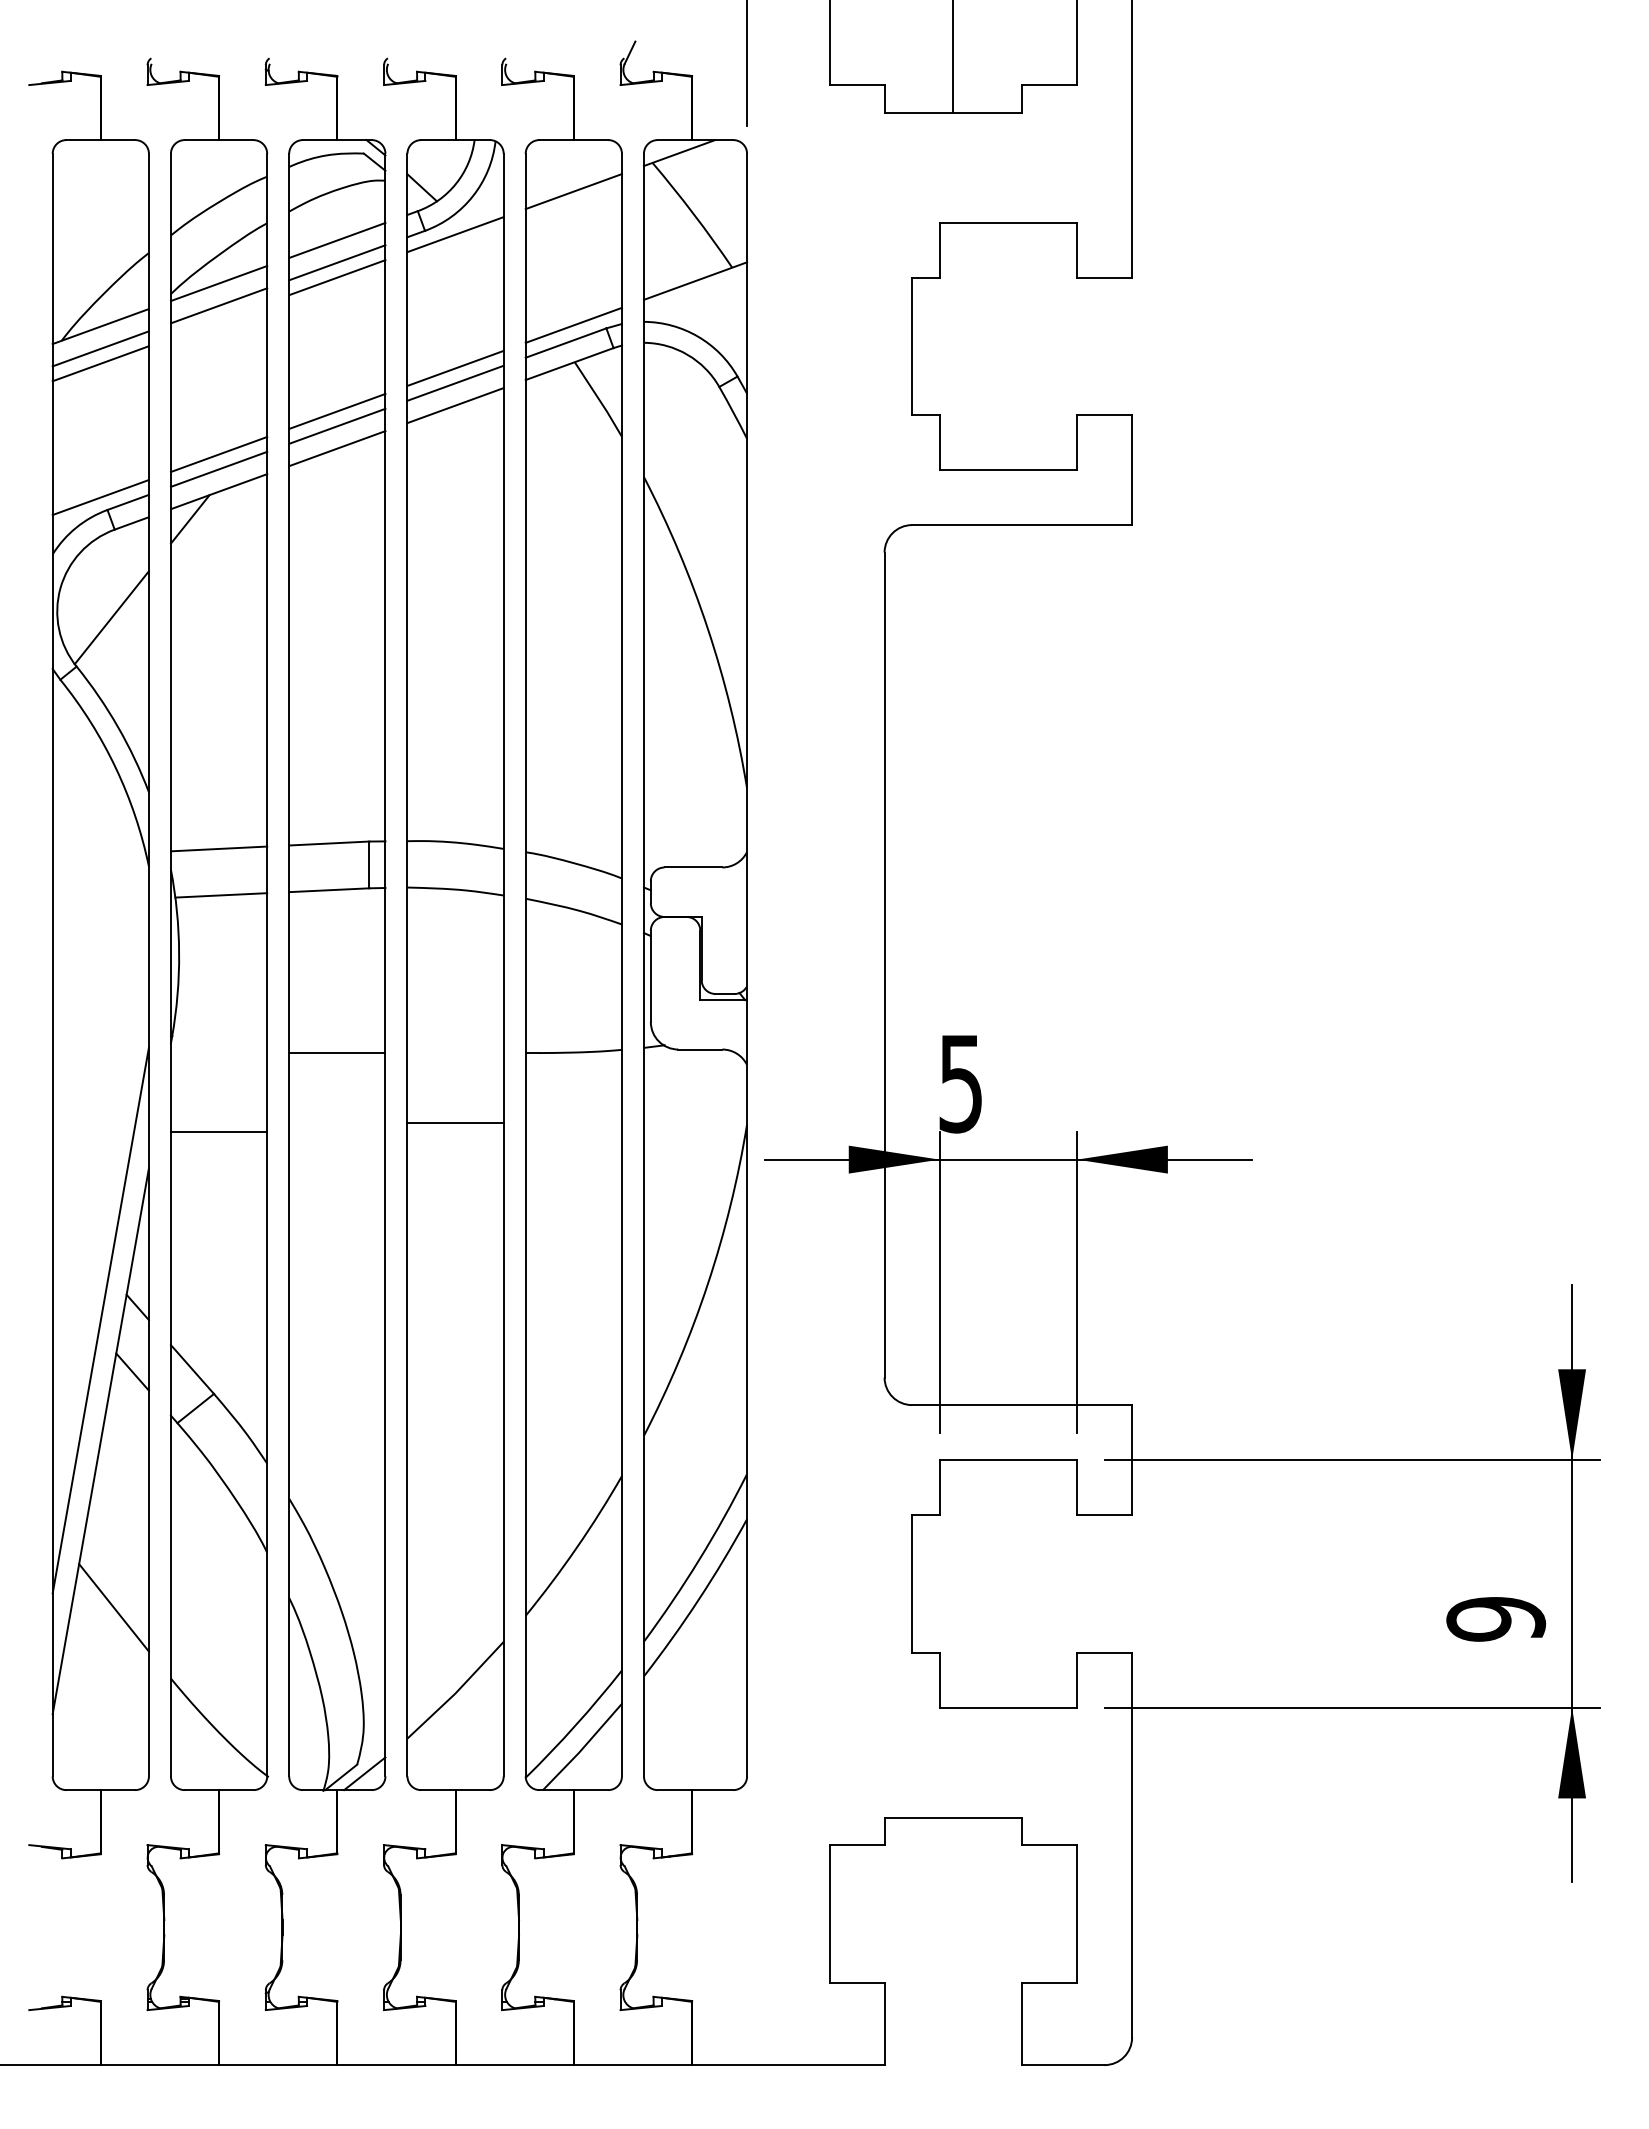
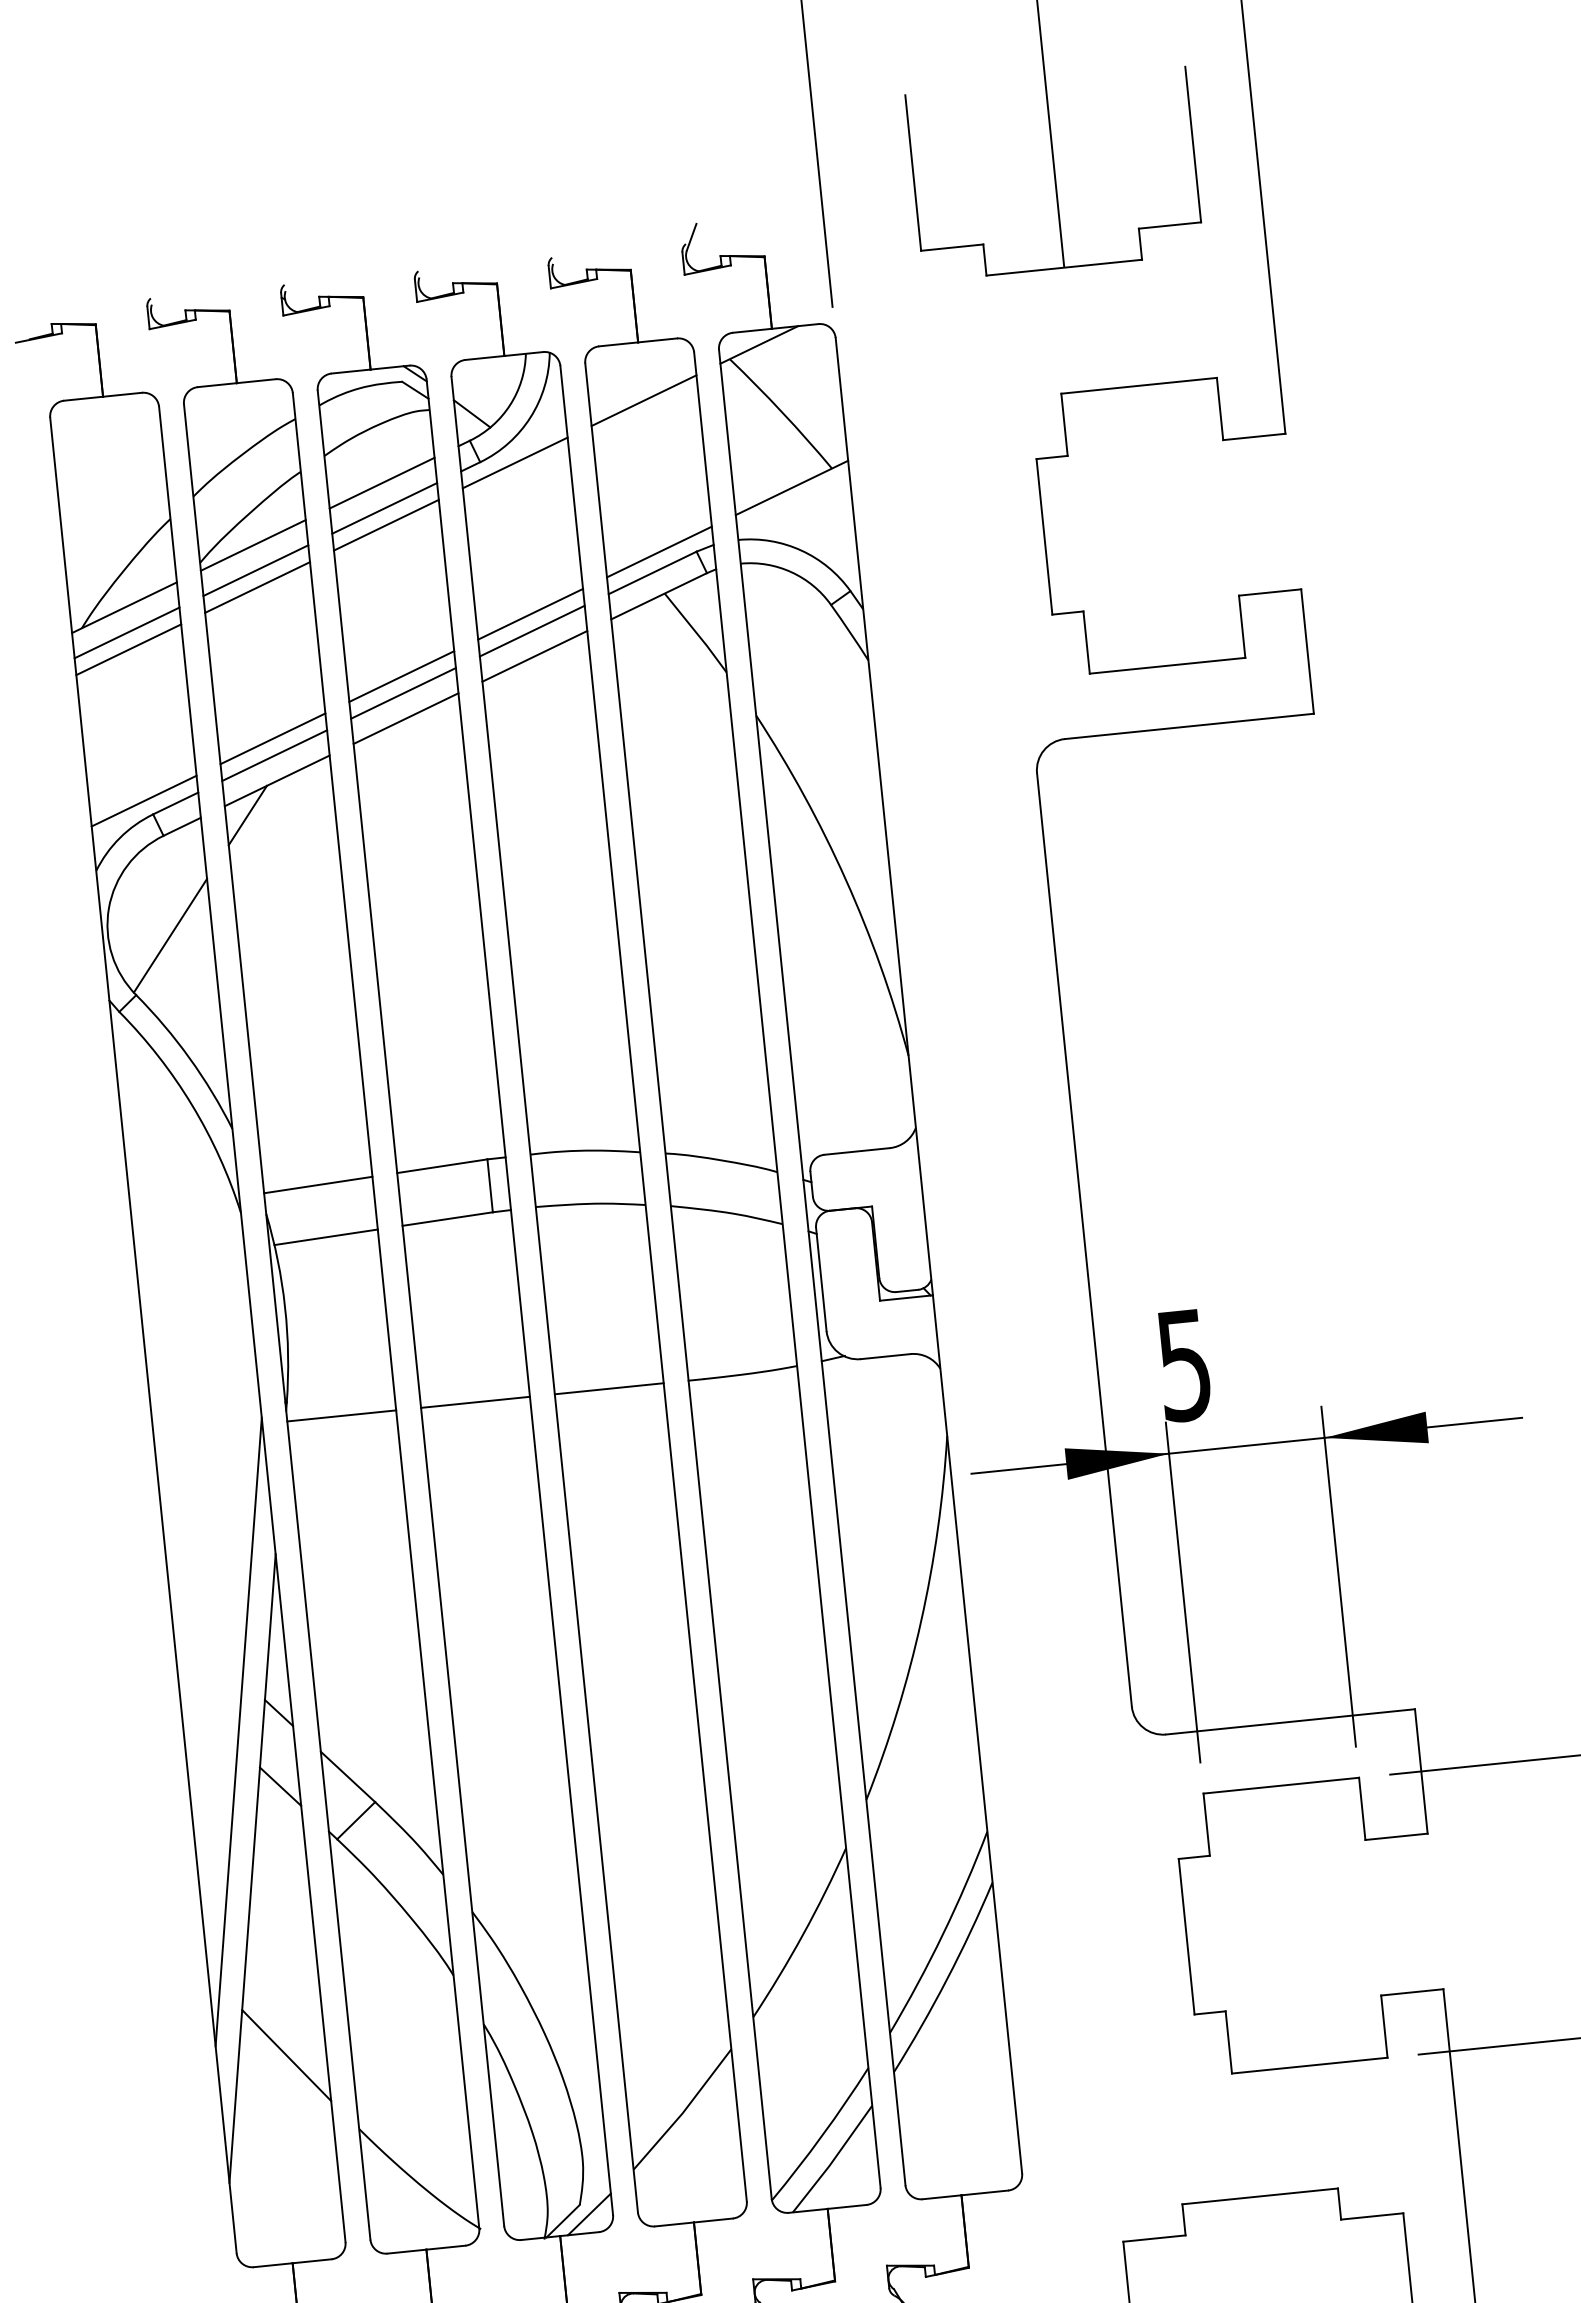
line: (218, 320) -> (256, 587), added
line: (455, 1123) -> (609, 1389), moved
line: (218, 1132) -> (341, 1416), moved

